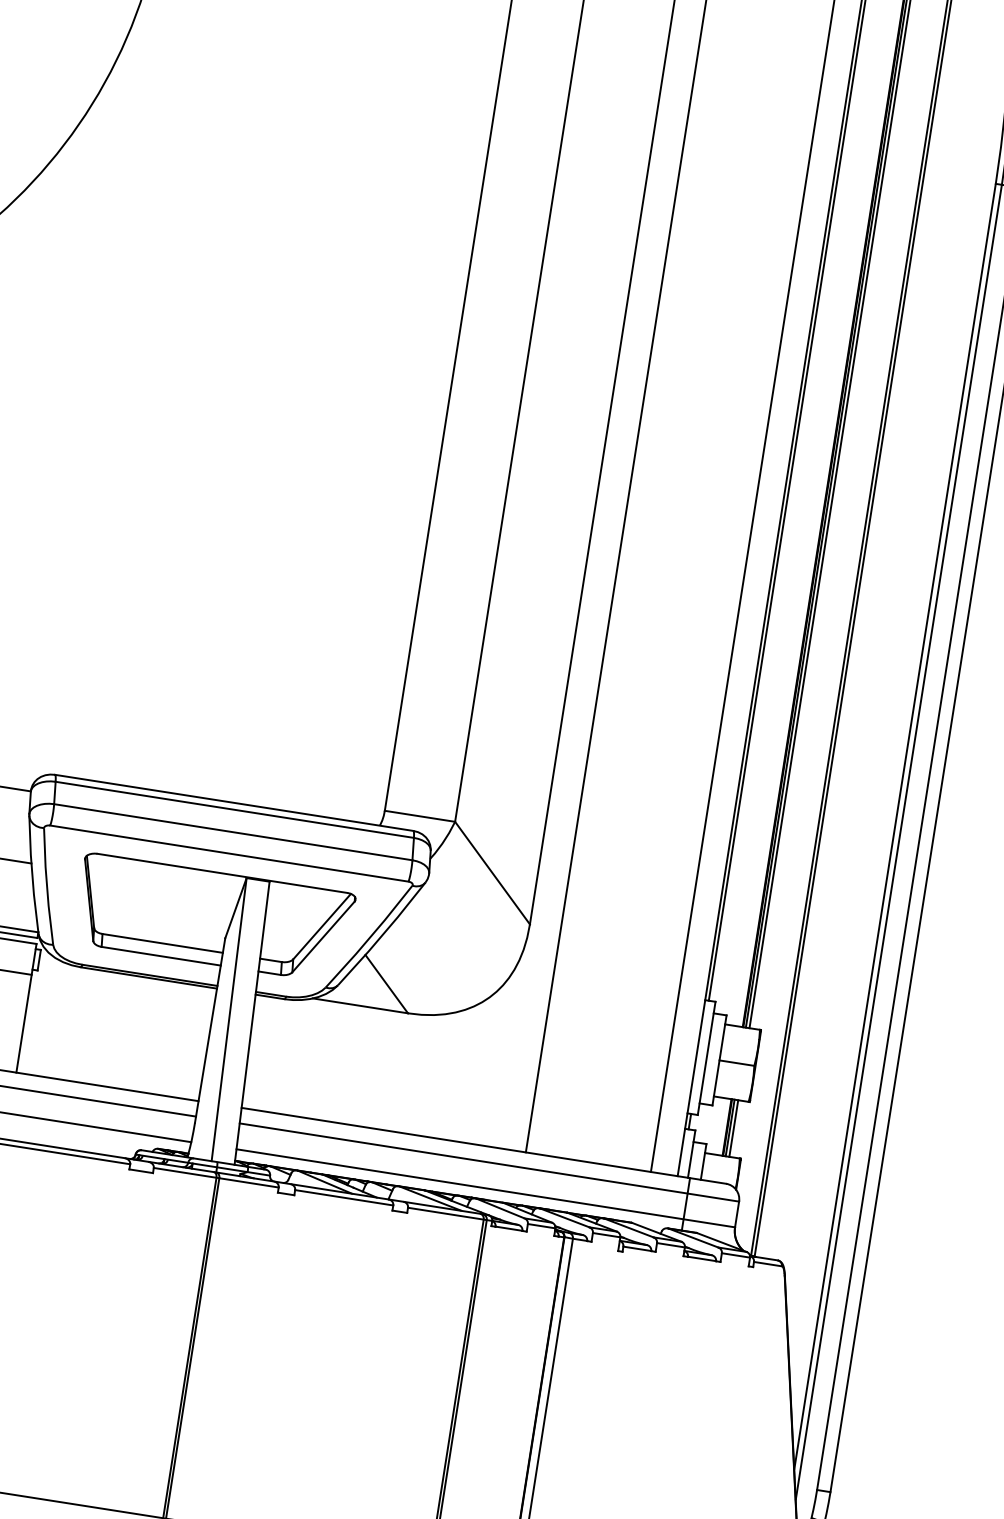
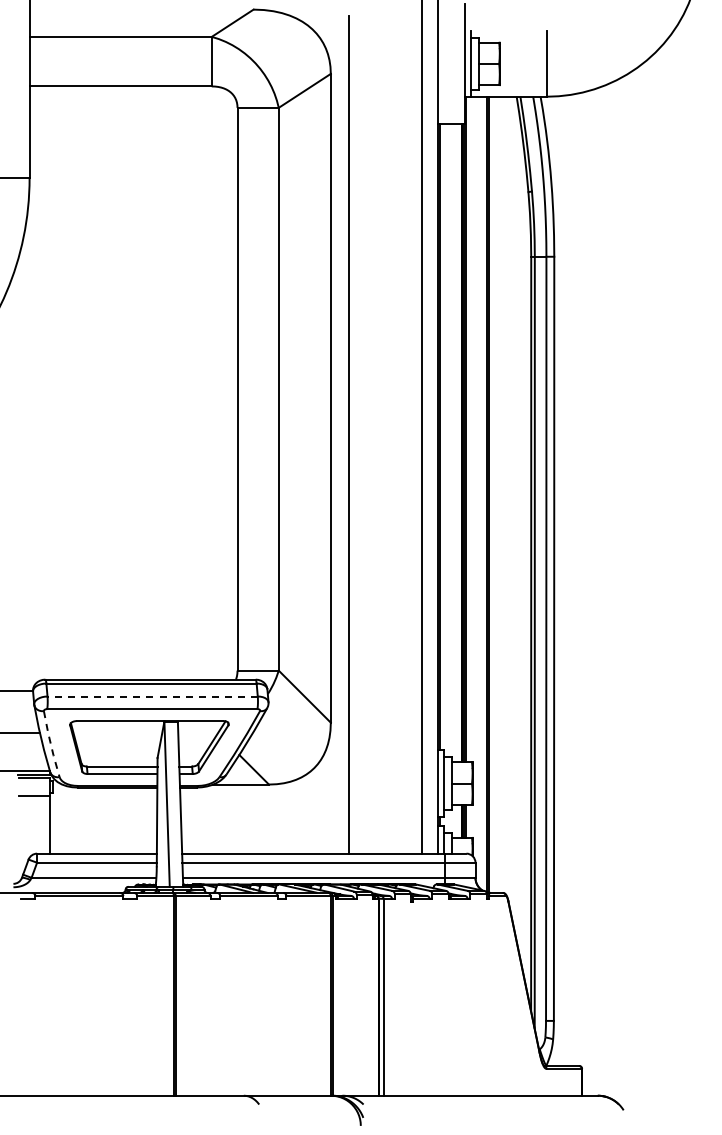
line: (233, 832) -> (152, 696), solid -> dashed
line: (48, 887) -> (51, 744), solid -> dashed

